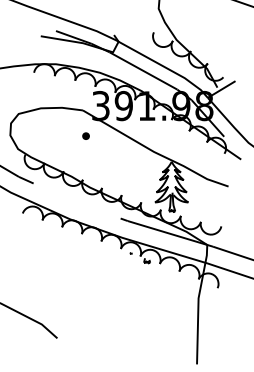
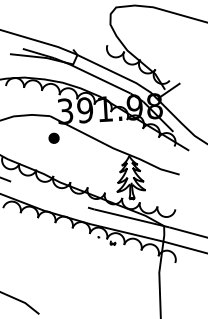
part: (85, 135) -> (53, 137), size x1.67

